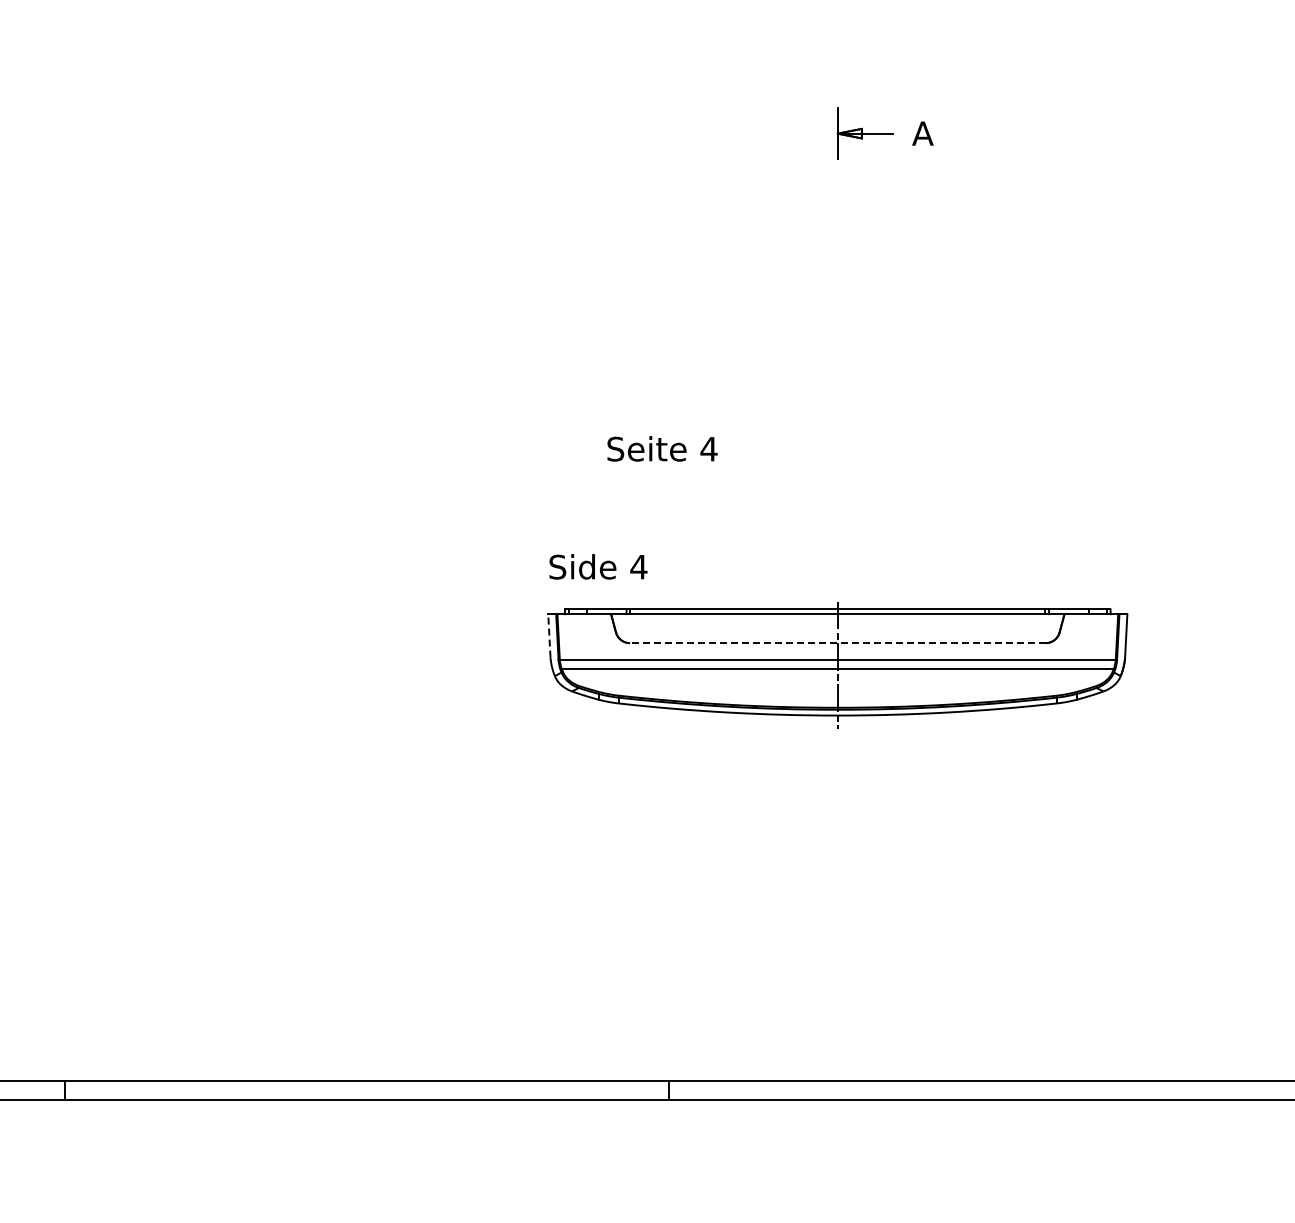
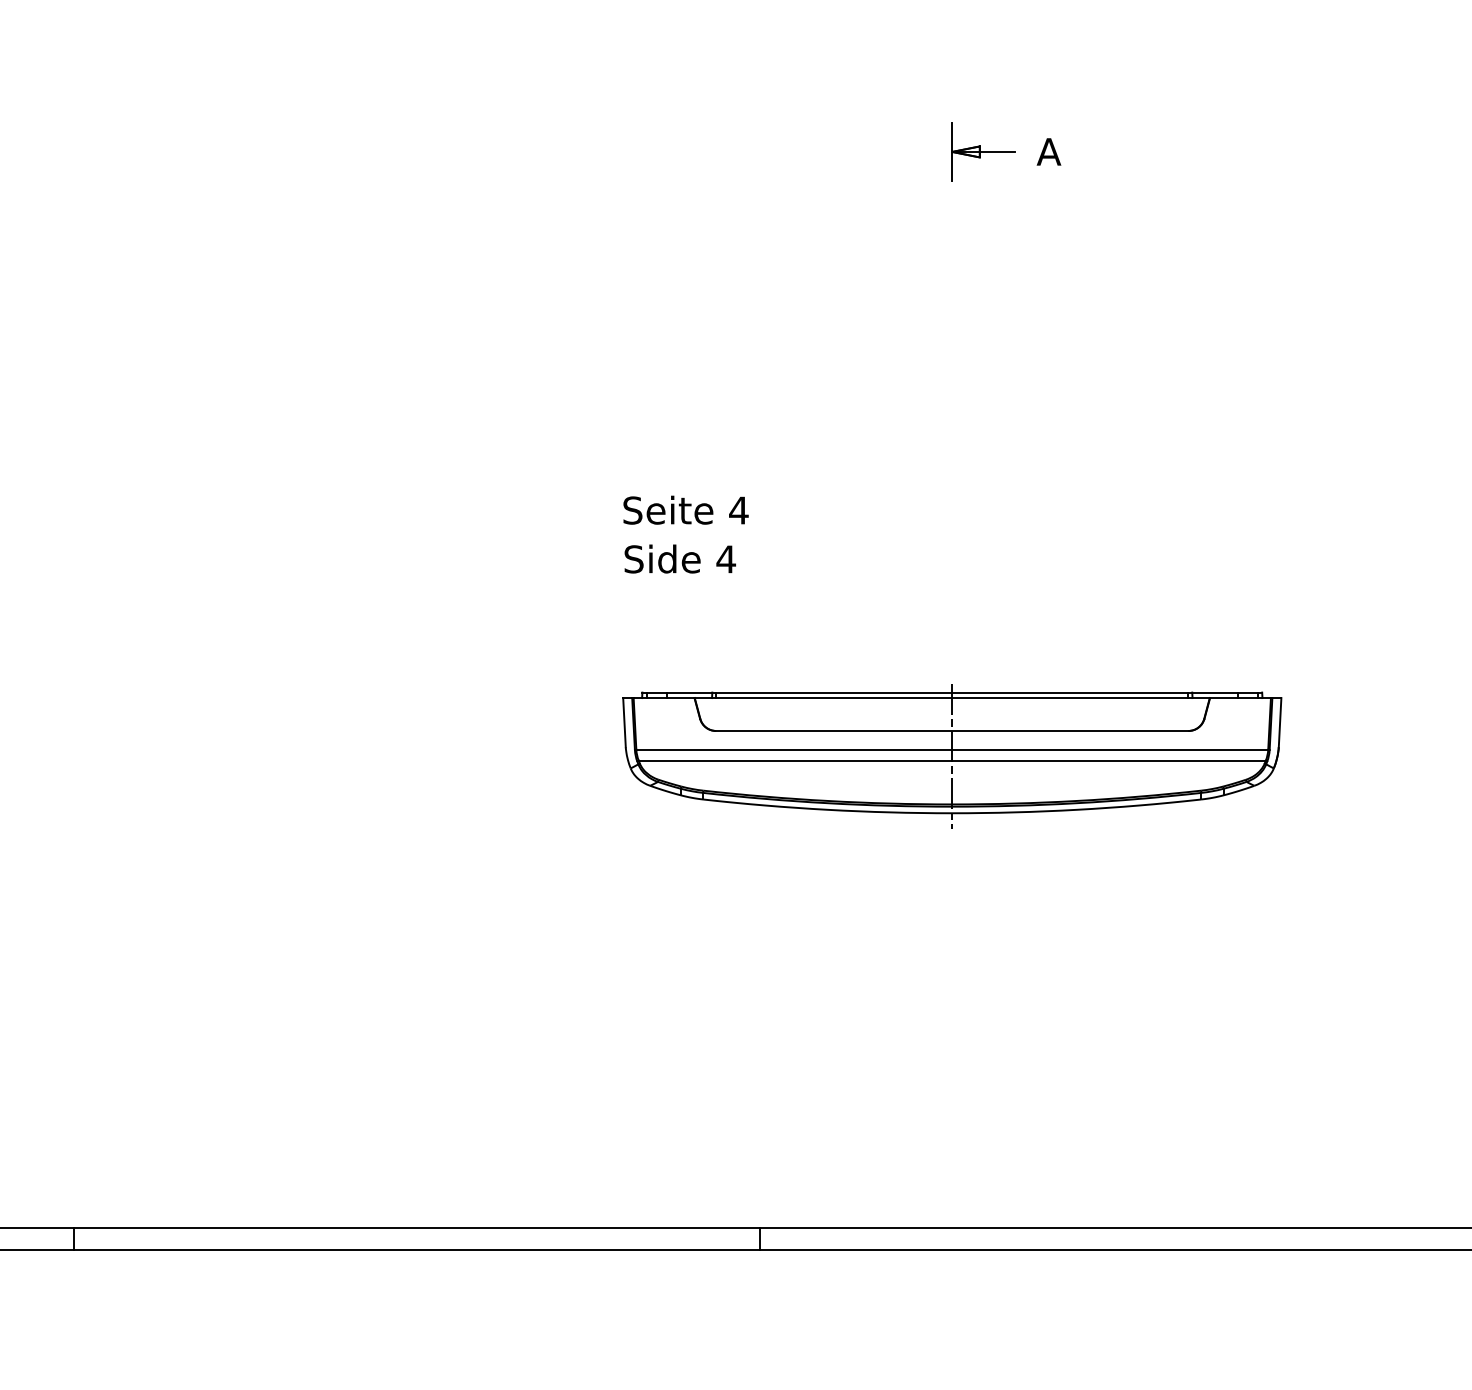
text: (662, 448) -> (685, 509), moved
text: (598, 566) -> (680, 558), moved
line: (549, 635) -> (624, 722), dashed -> solid
line: (837, 643) -> (951, 731), dashed -> solid

